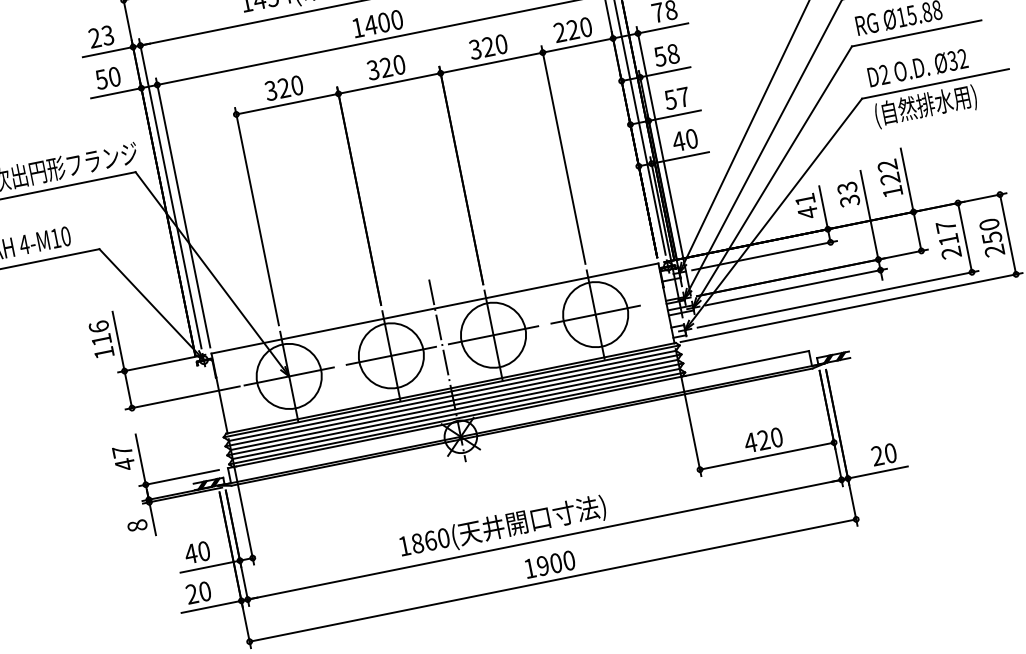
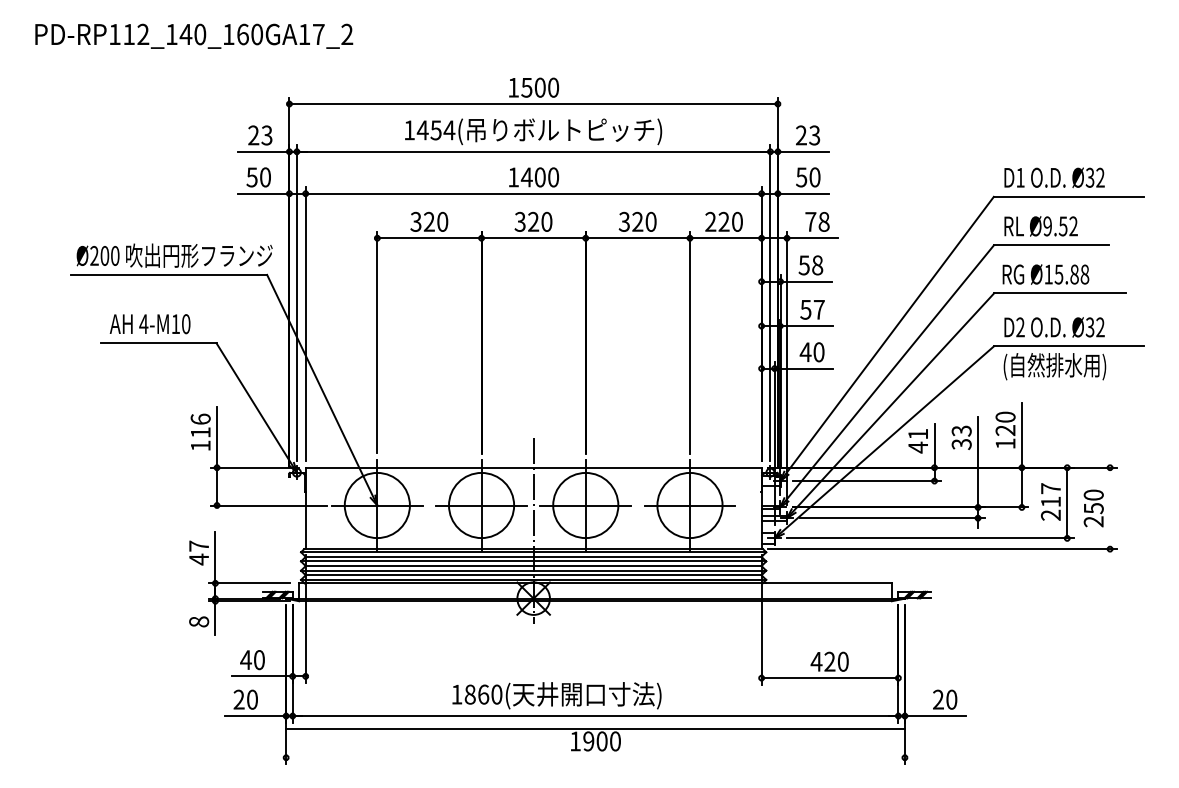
text: (887, 165) -> (1005, 416), 122 -> 120
line: (1008, 234) -> (1110, 508), removed
line: (552, 580) -> (595, 728), moved

